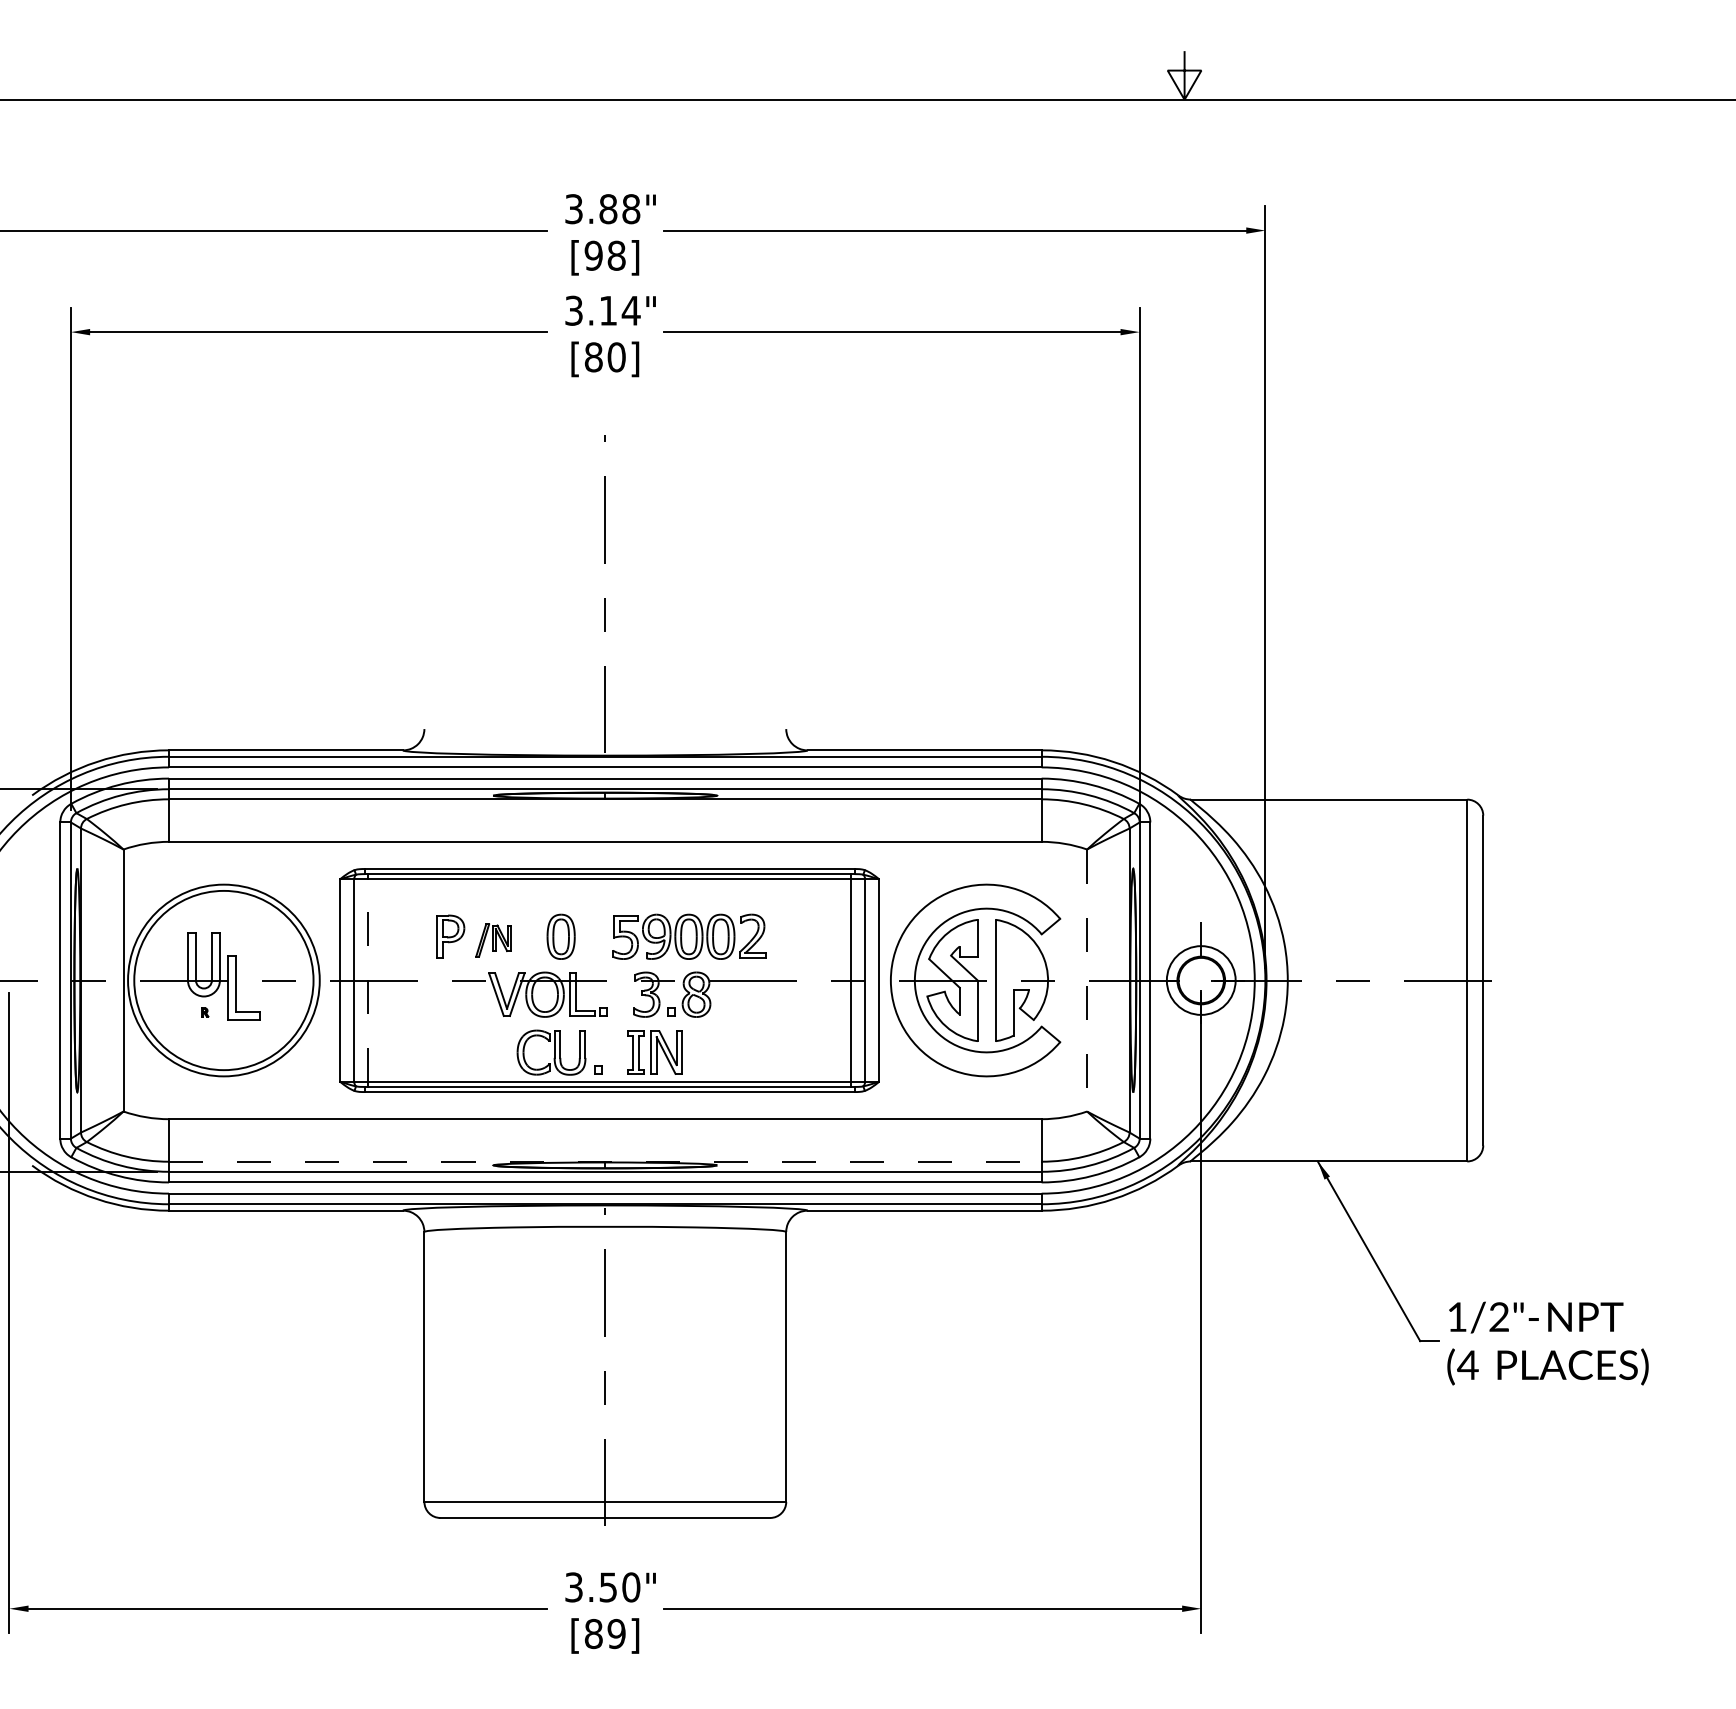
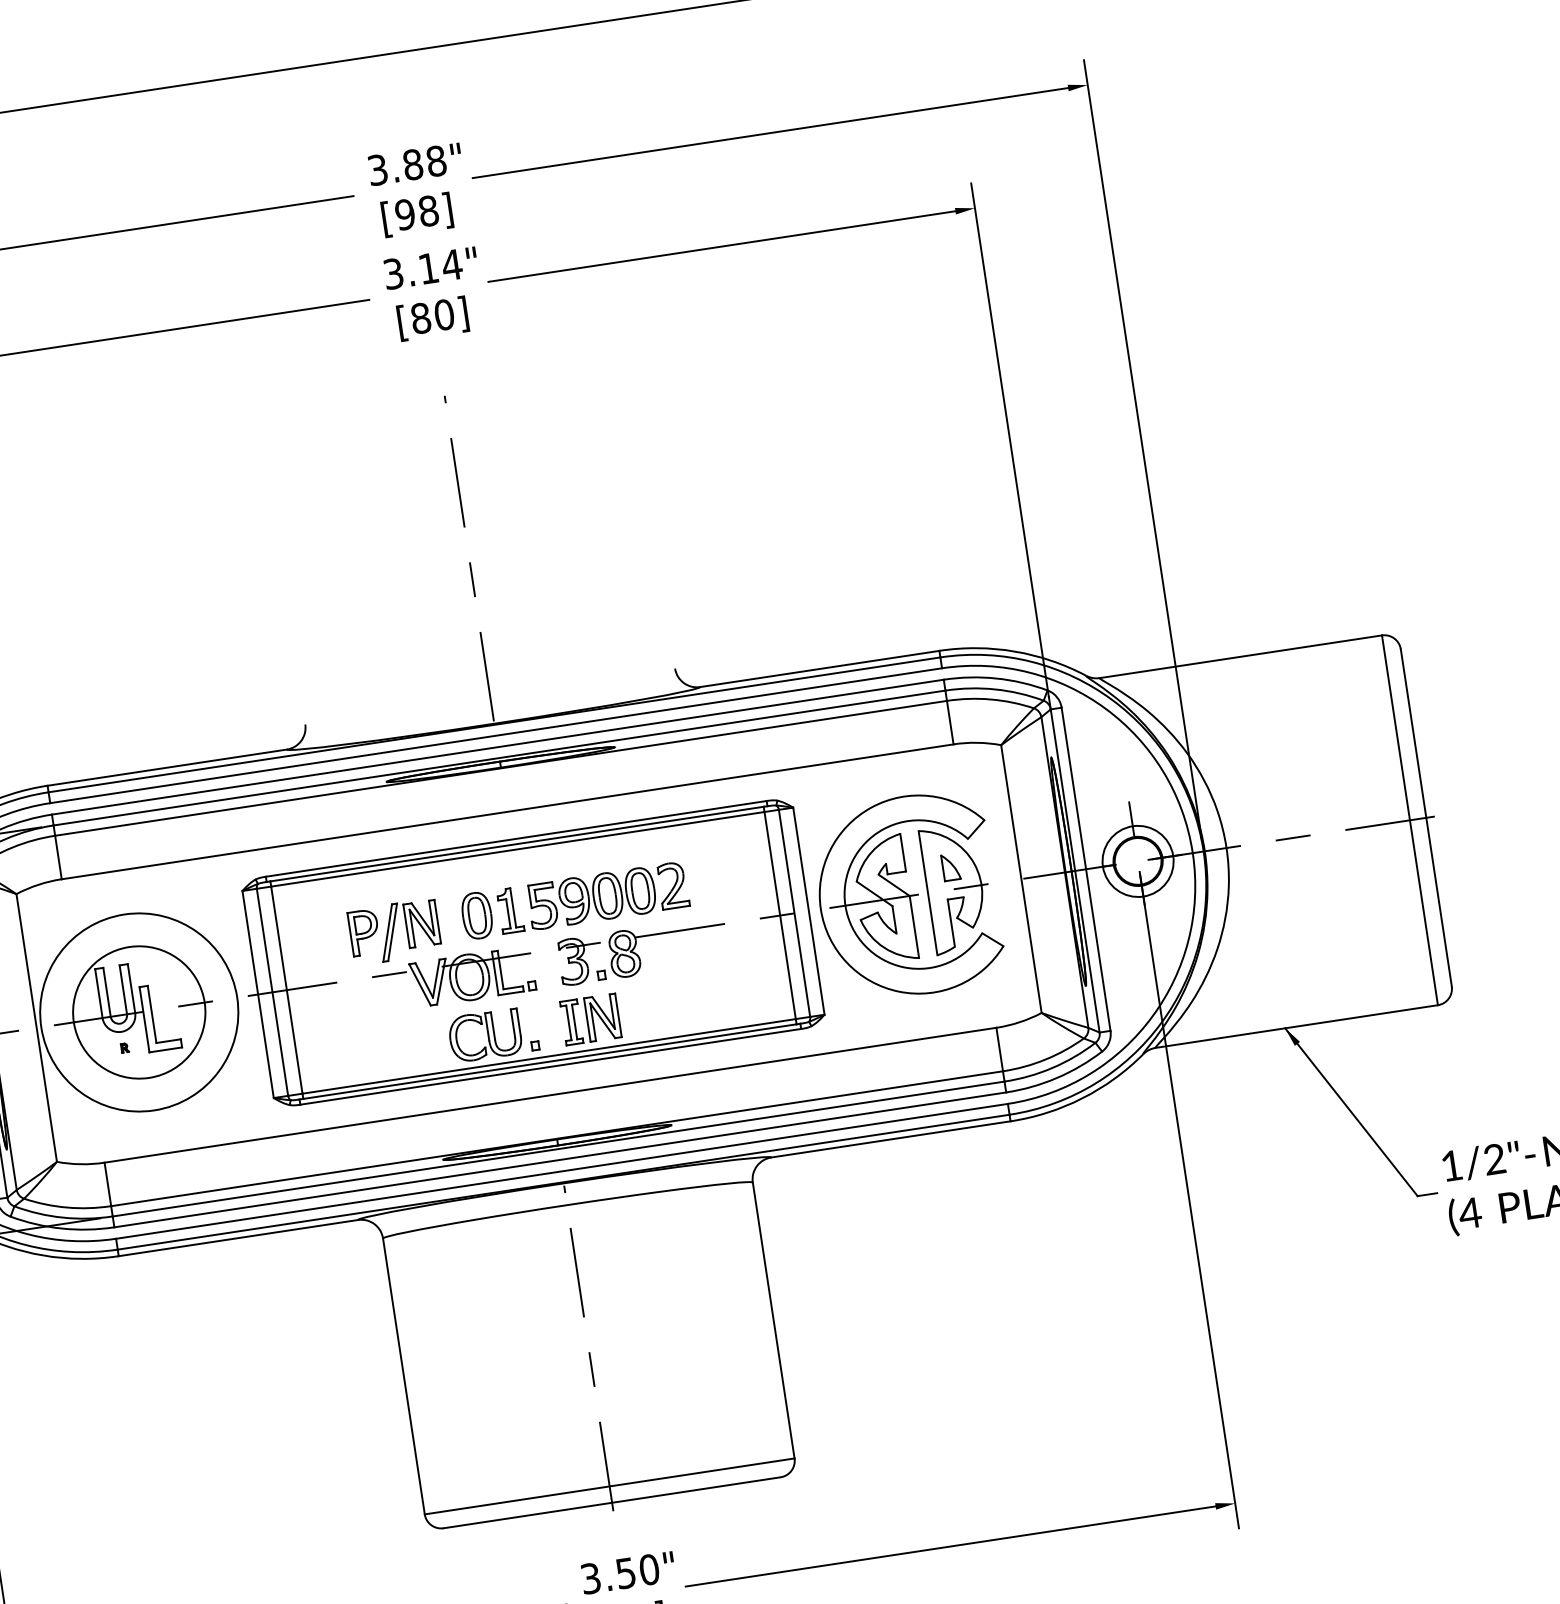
part: (593, 936) -> (510, 910), added
part: (493, 940) -> (408, 929), size x1.67
part: (1021, 959) -> (951, 867), added
circle: (223, 980) -> (138, 1012), size x0.71
line: (368, 980) -> (287, 990), dashed -> solid
line: (1087, 980) -> (1021, 878), dashed -> solid
line: (605, 1161) -> (557, 1138), dashed -> solid

